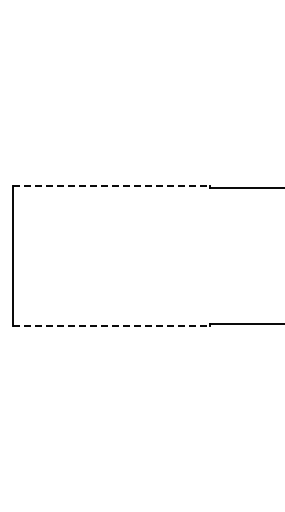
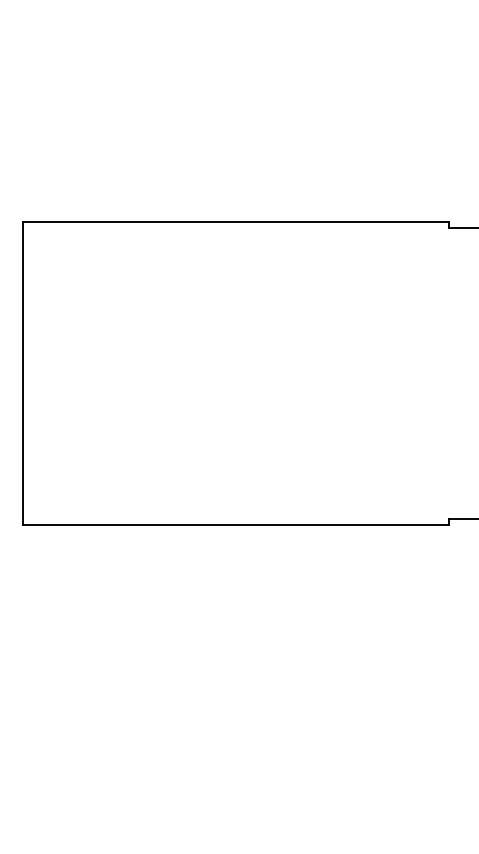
line: (111, 185) -> (236, 221), dashed -> solid
line: (111, 326) -> (236, 525), dashed -> solid

